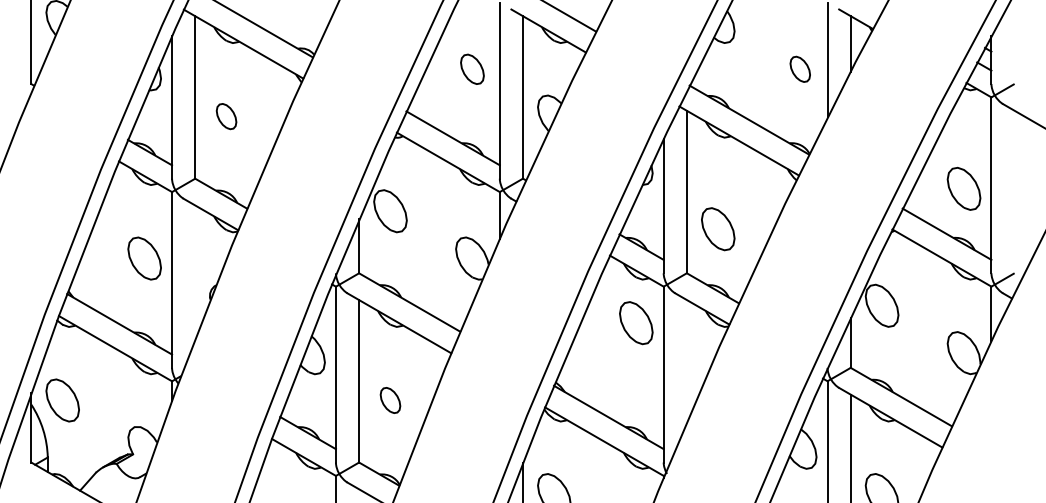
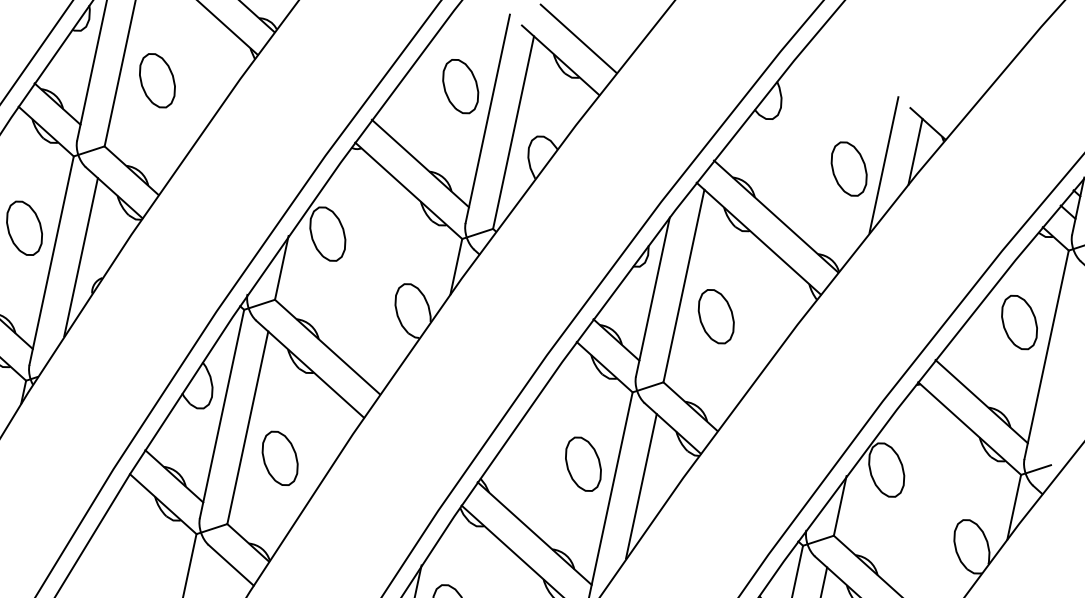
part: (472, 69) -> (460, 86), size x1.43
part: (800, 69) -> (849, 169), size x1.67
part: (226, 116) -> (157, 80), size x1.67
part: (963, 188) -> (1019, 321), moved
part: (718, 229) -> (716, 317), moved
line: (195, 271) -> (81, 256), added
part: (636, 323) -> (583, 464), moved
line: (686, 361) -> (640, 486), added
part: (390, 400) -> (280, 458), size x1.67

